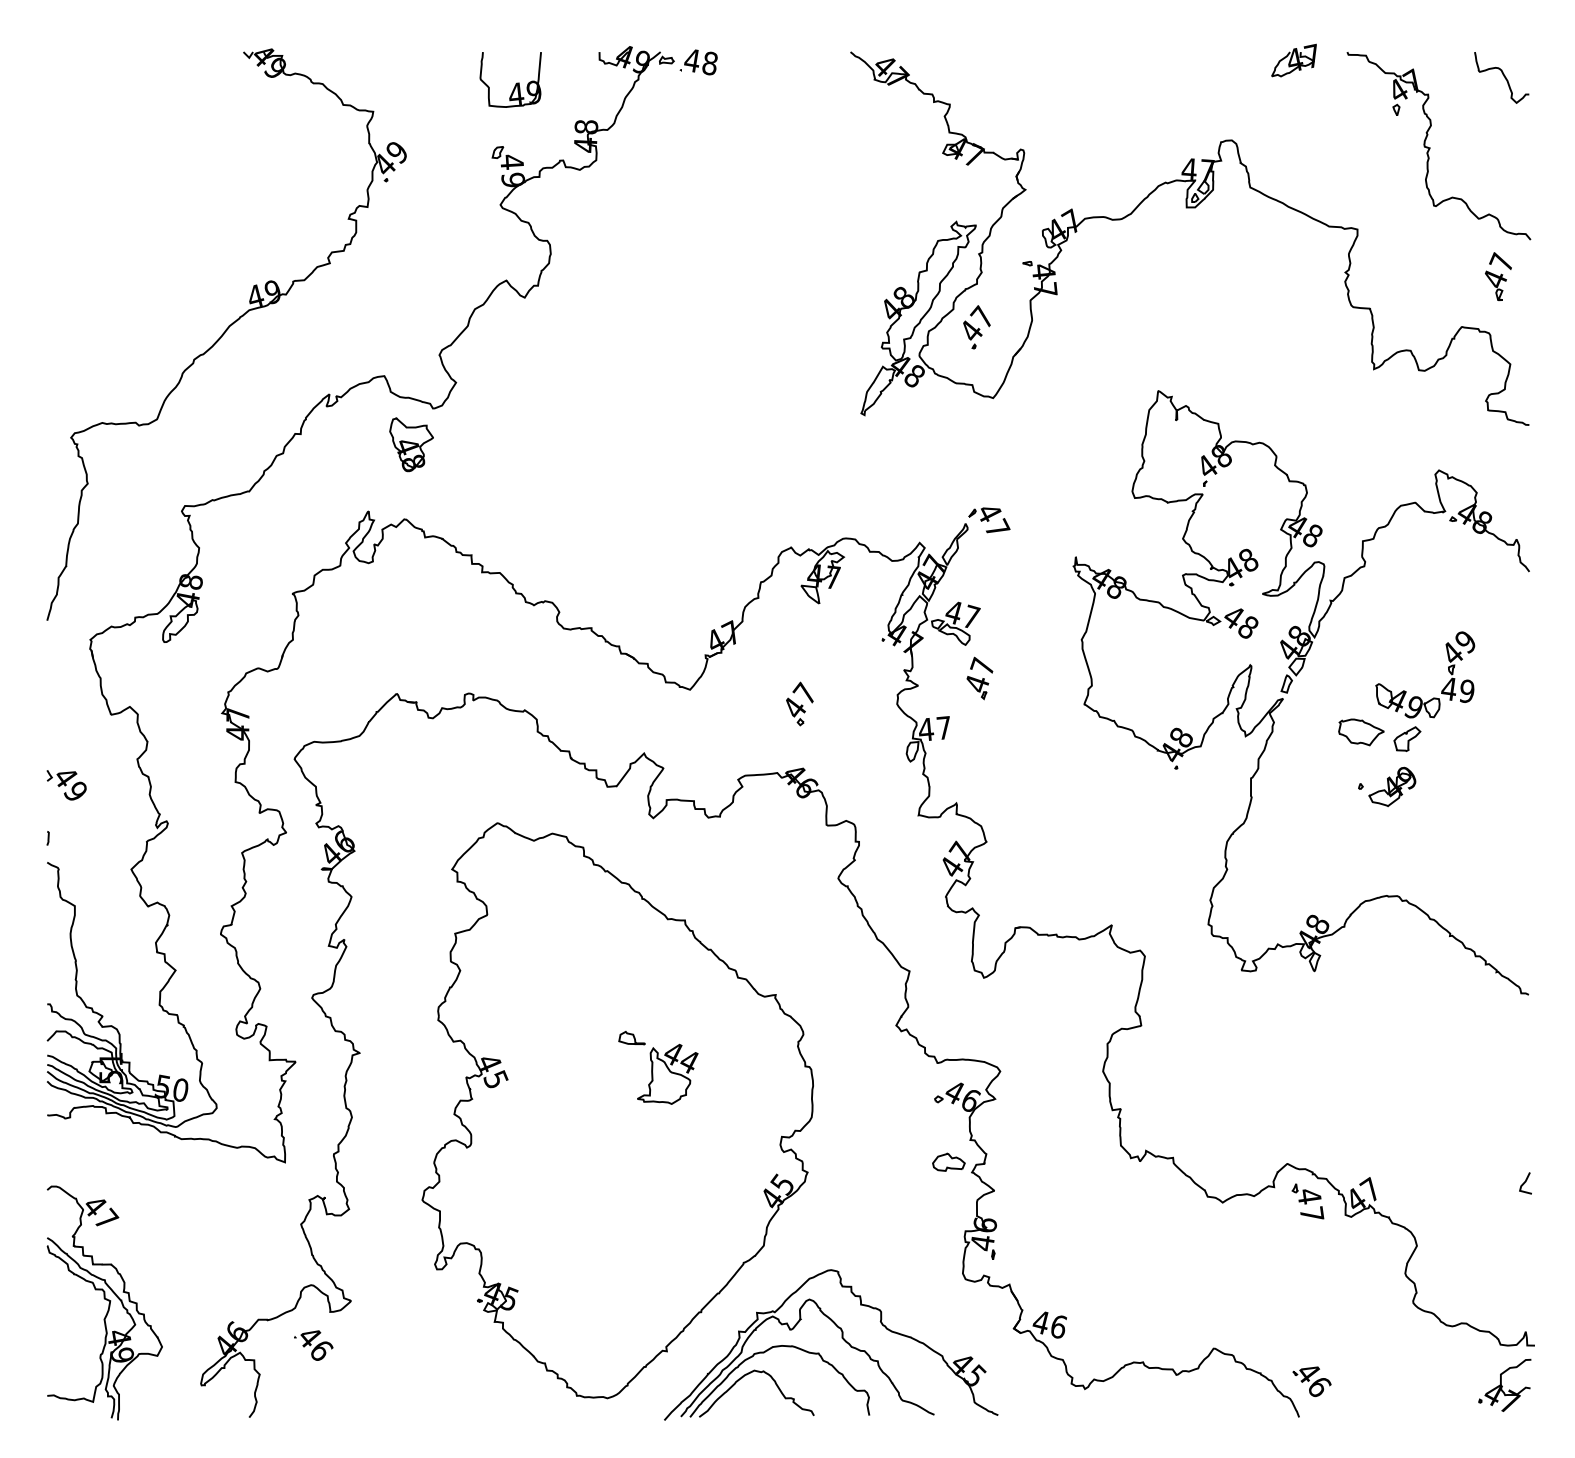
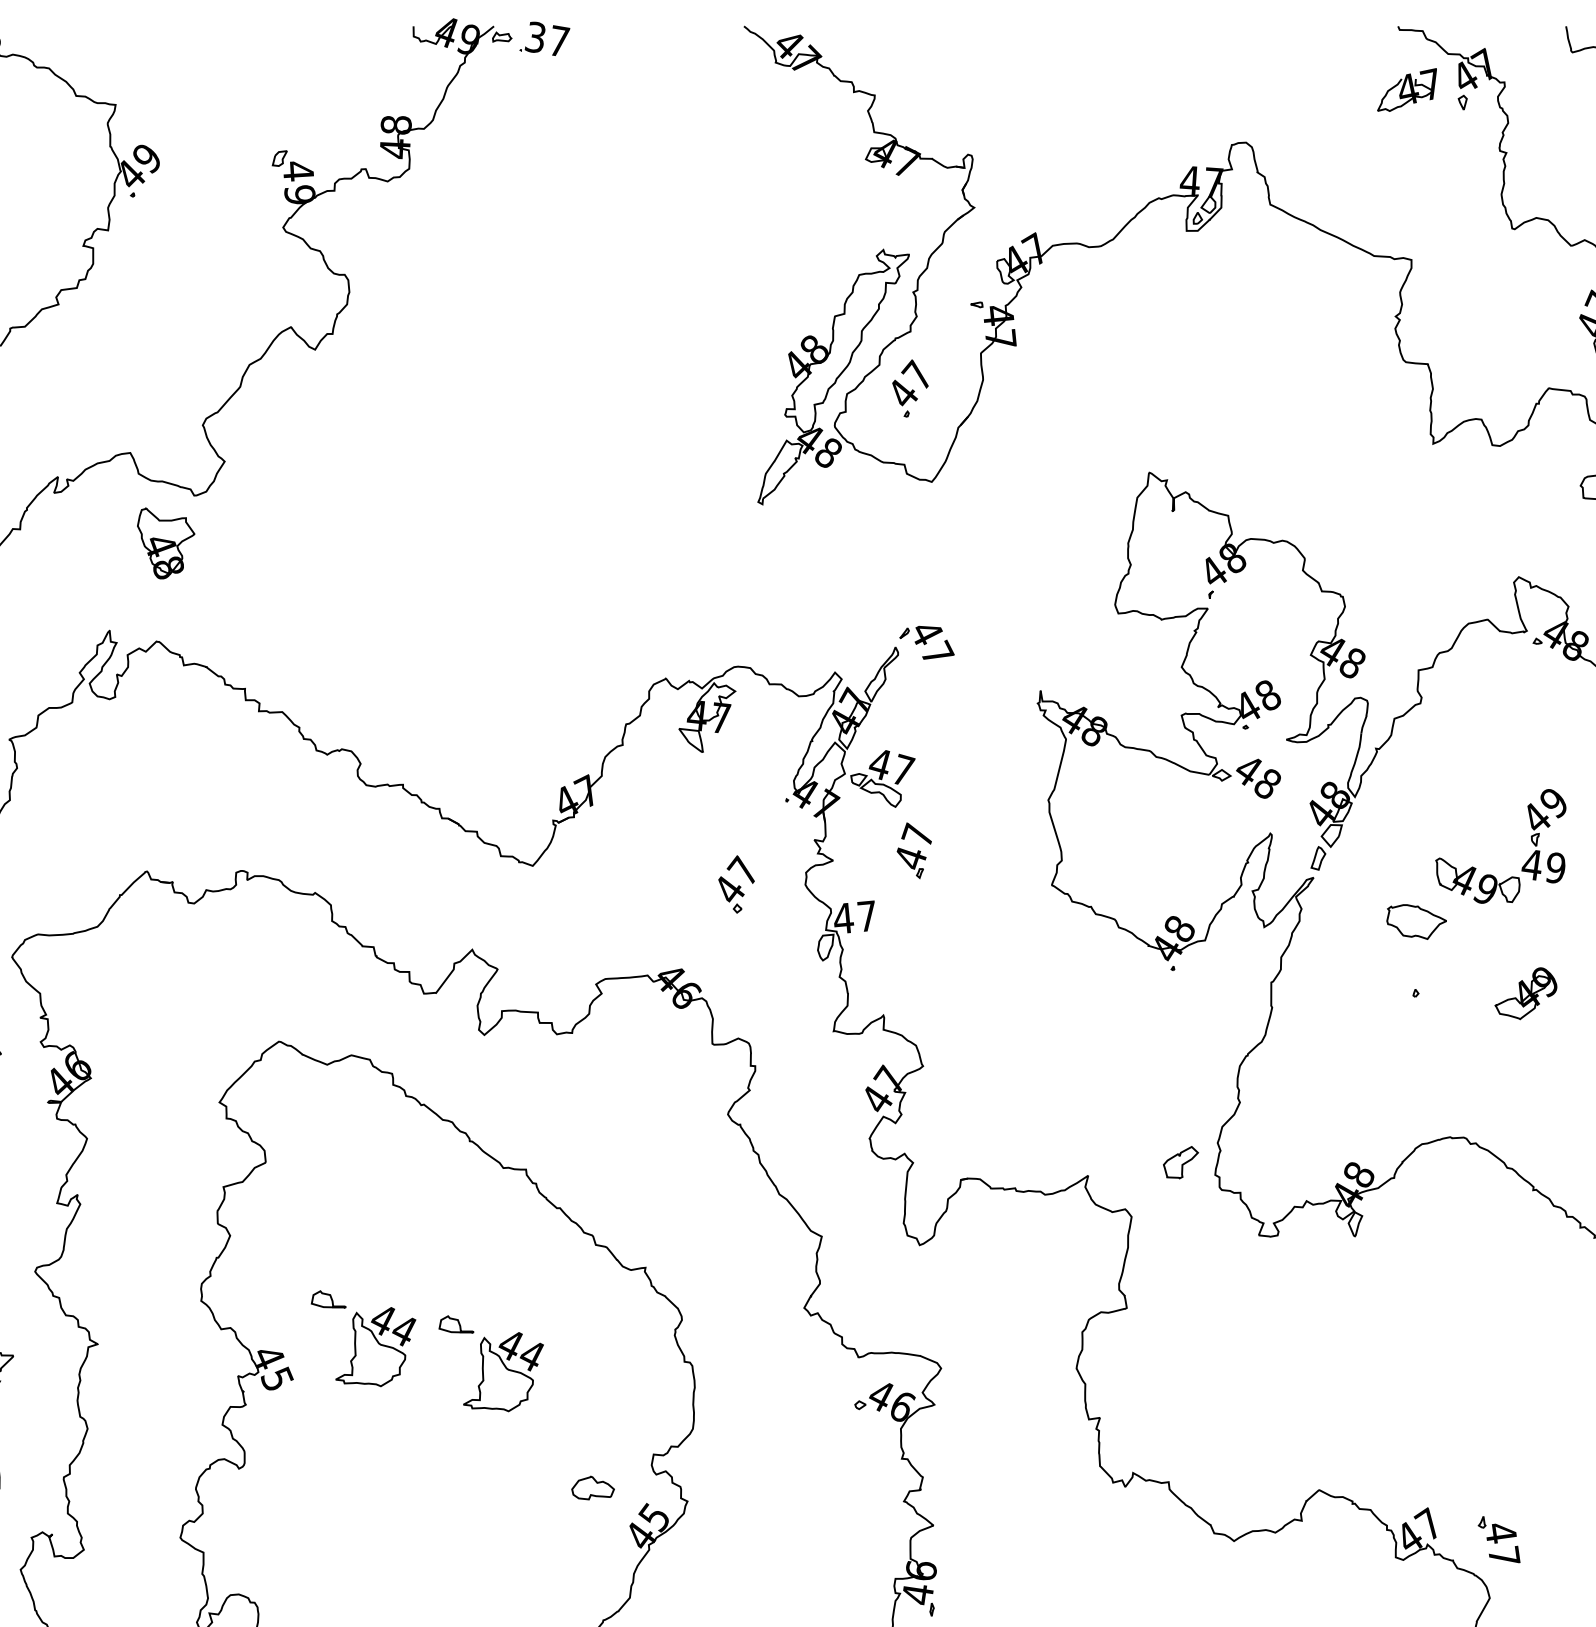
part: (1293, 60) -> (1406, 90), moved
text: (701, 61) -> (547, 38), 48 -> 37
part: (515, 83) -> (302, 67), removed
part: (799, 703) -> (736, 883), moved
part: (1407, 738) -> (1181, 1161), moved
part: (1392, 786) -> (1526, 993), moved
part: (561, 1048) -> (363, 1338), added
part: (948, 1161) -> (592, 1486), moved
part: (1307, 1201) -> (1498, 1539), moved

